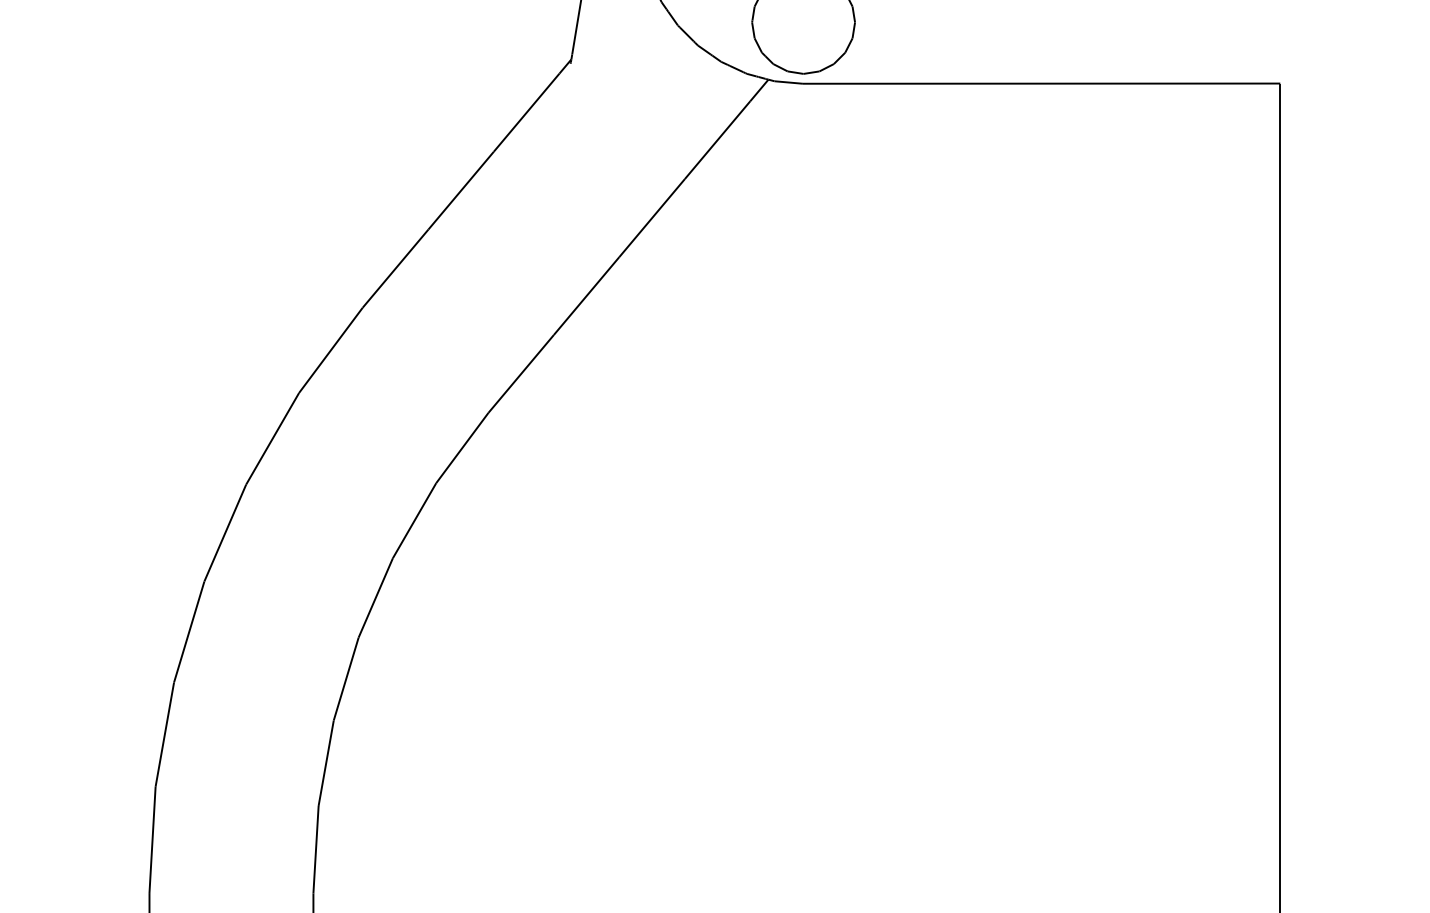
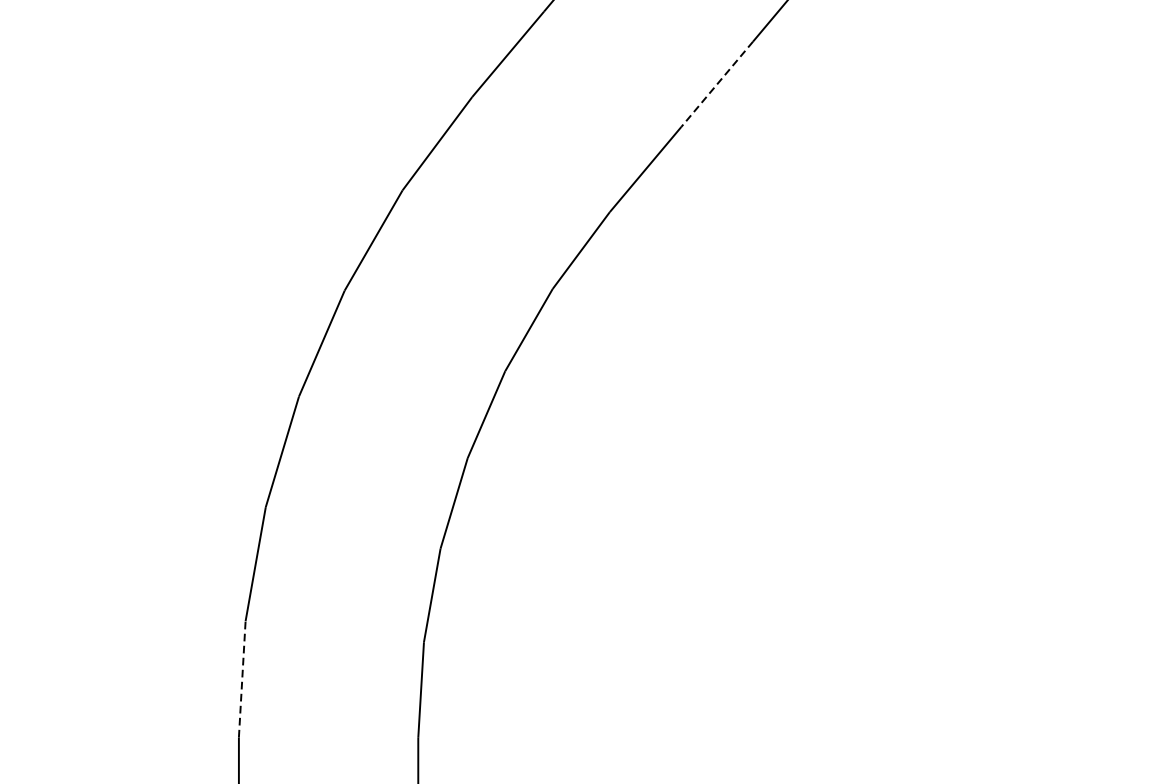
line: (586, 296) -> (717, 84), solid -> dashed
line: (152, 839) -> (242, 678), solid -> dashed

